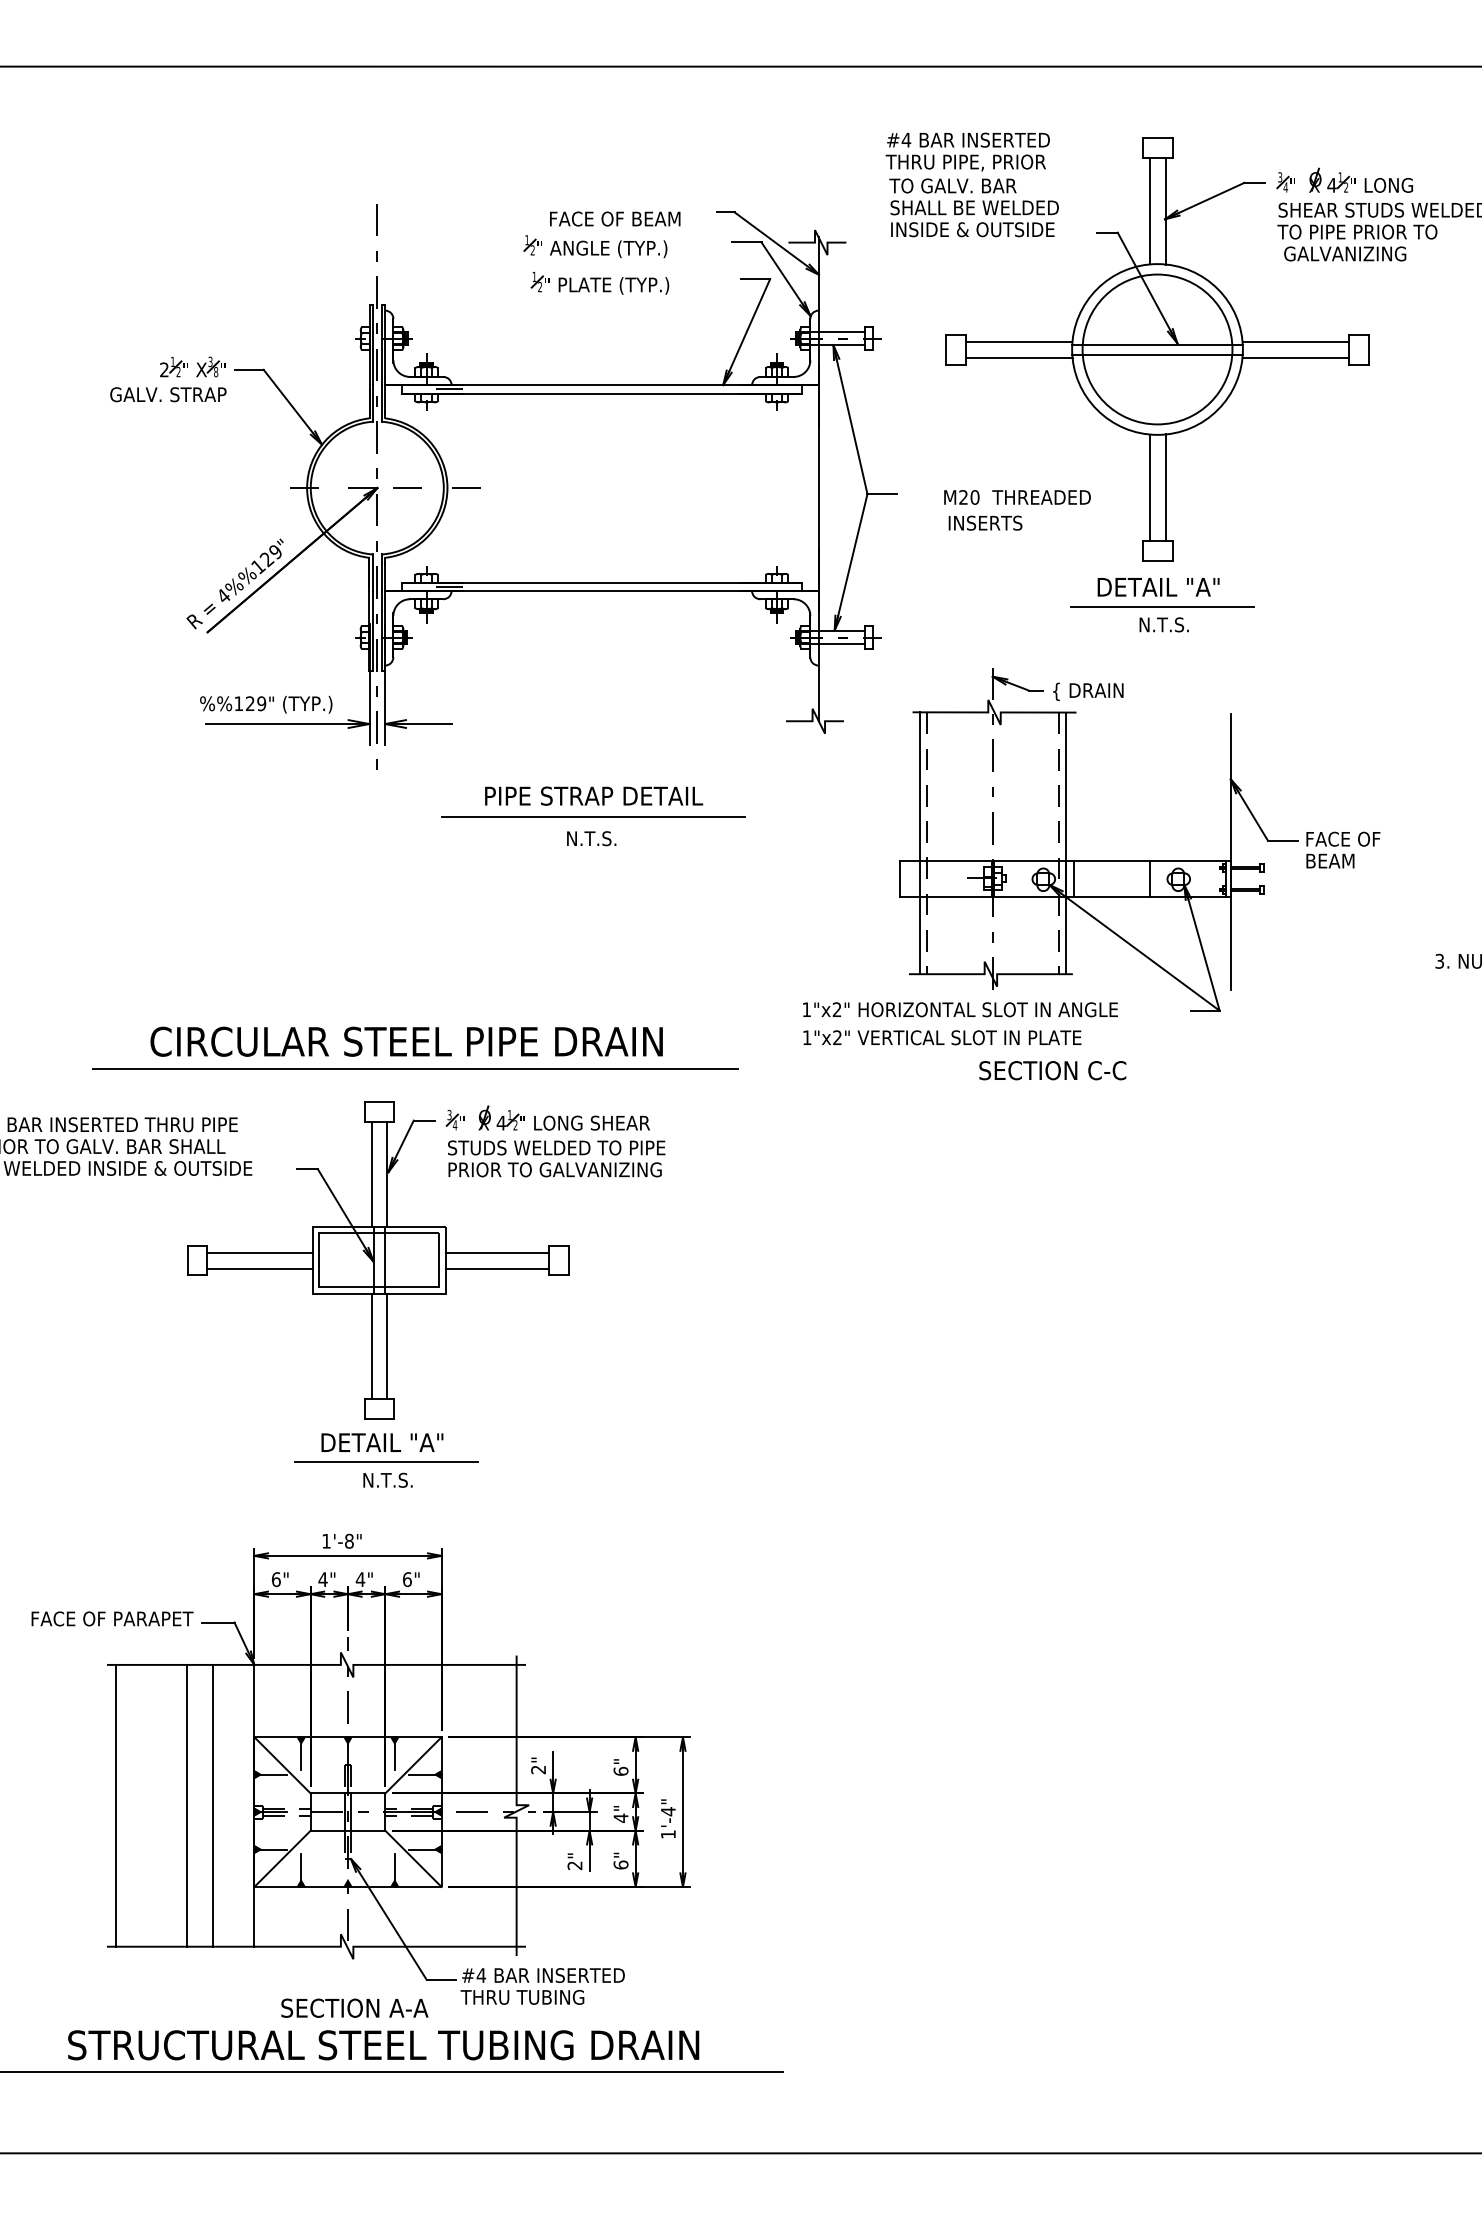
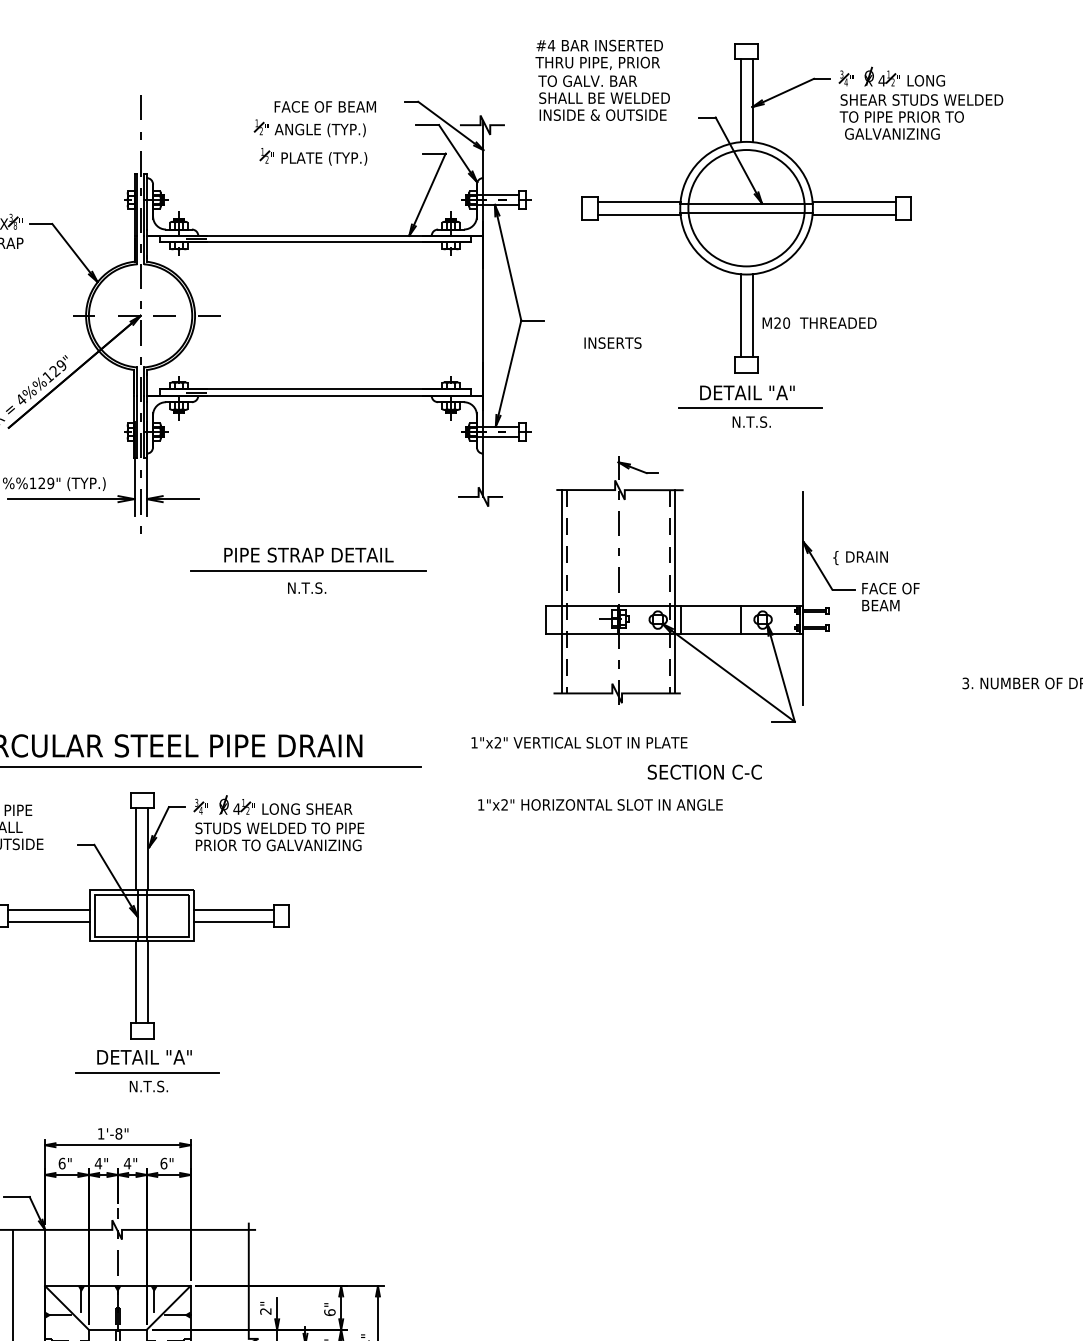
text: (1017, 497) -> (819, 323), moved
text: (1088, 691) -> (860, 557), moved
text: (960, 1009) -> (600, 804), moved
text: (1052, 1070) -> (704, 772), moved

